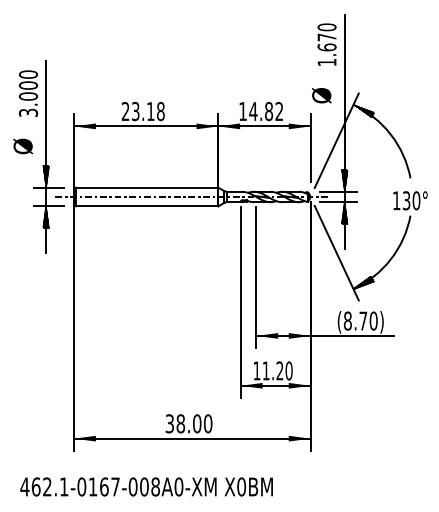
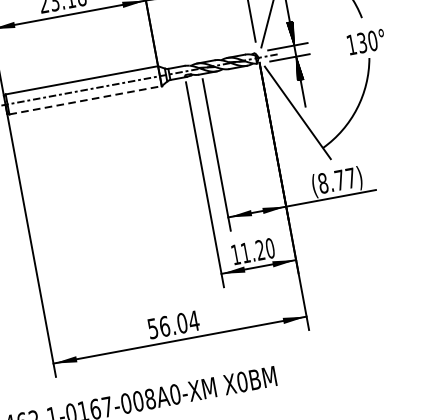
line: (147, 206) -> (85, 100), solid -> dashed
hatch: (363, 282) -> (332, 138), removed
text: (373, 320) -> (350, 177), (8.70) -> (8.77)
text: (189, 423) -> (174, 324), 38.00 -> 56.04

